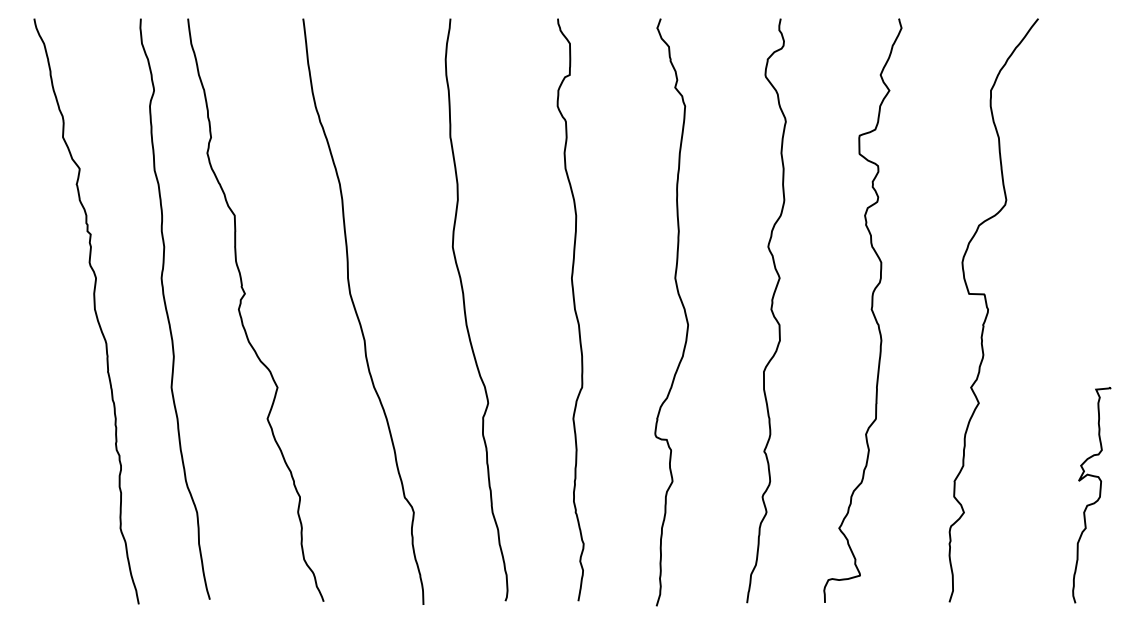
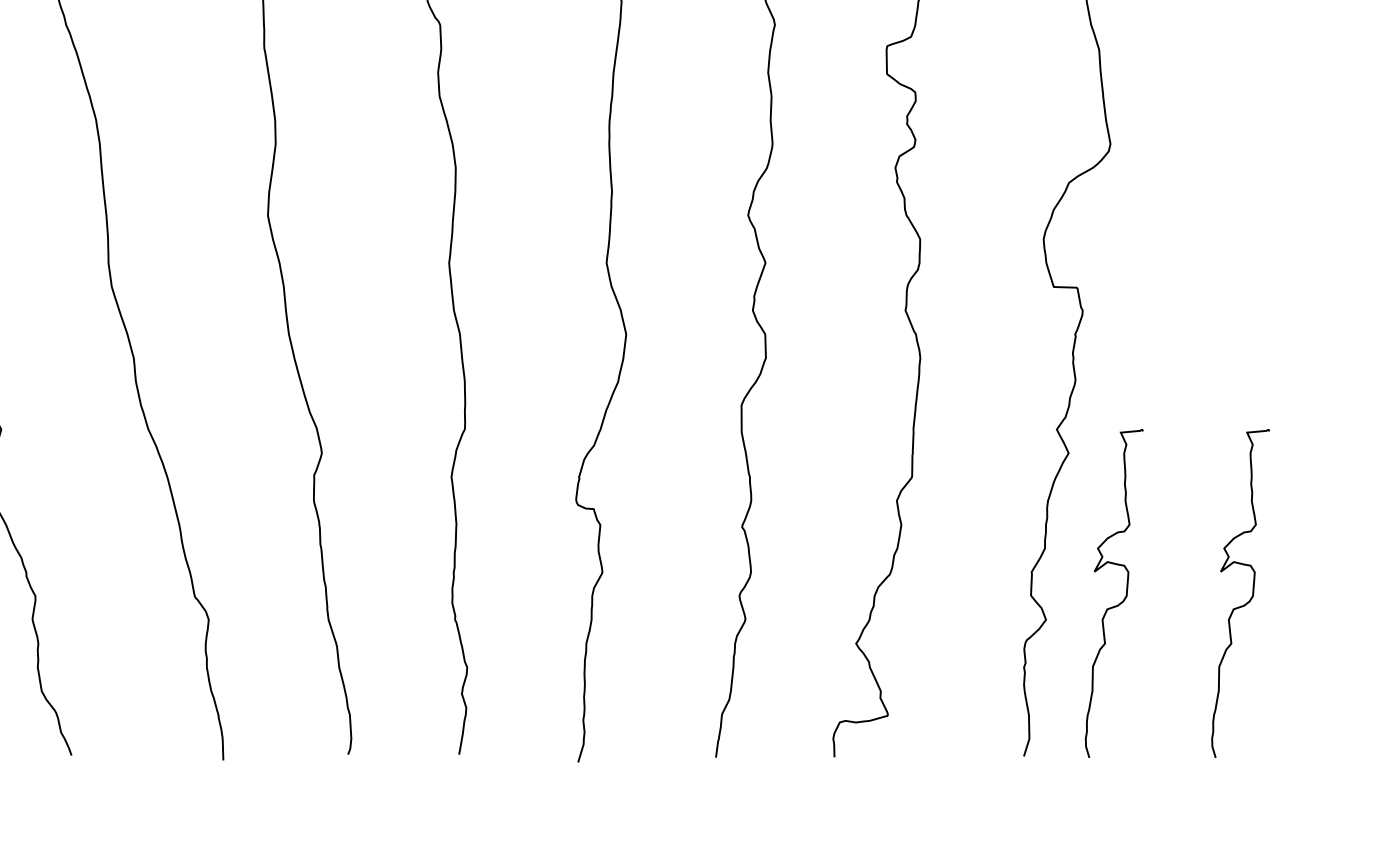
curve: (1014, 498) -> (1122, 598), added

